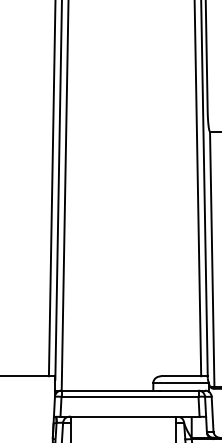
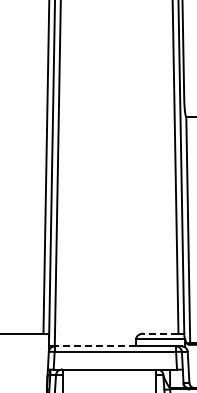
line: (180, 376) -> (160, 333), solid -> dashed
line: (107, 390) -> (95, 346), solid -> dashed

